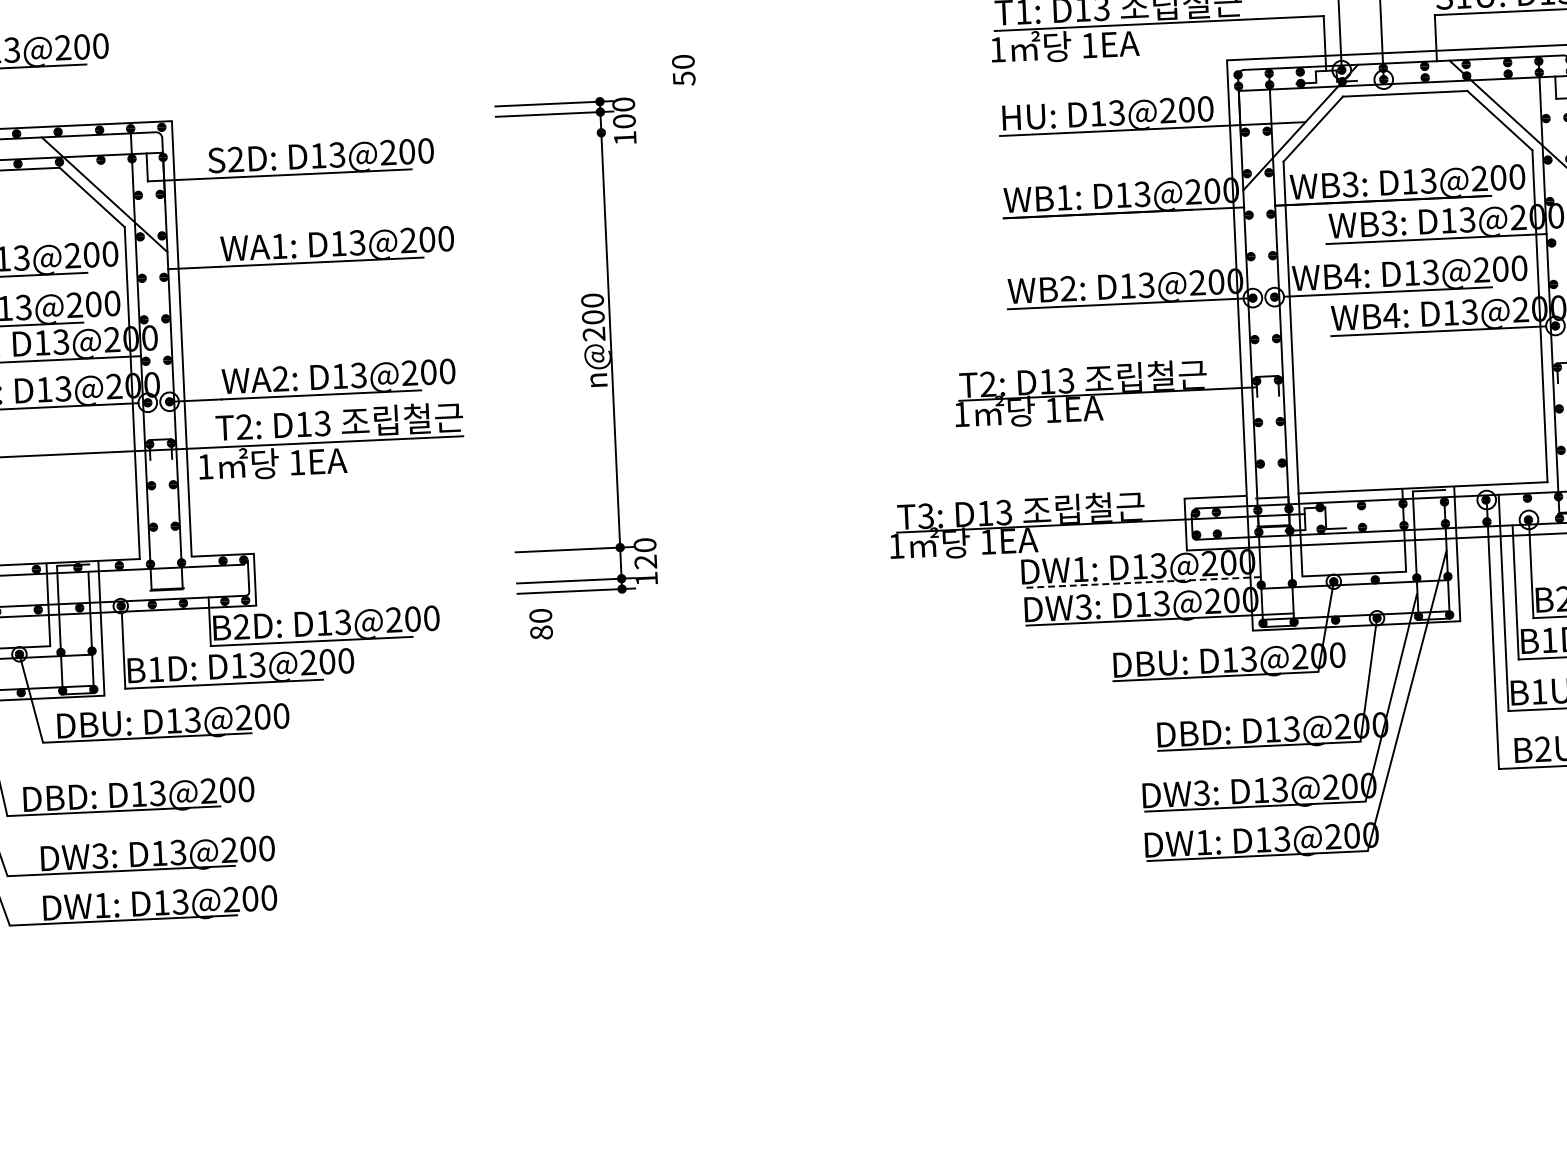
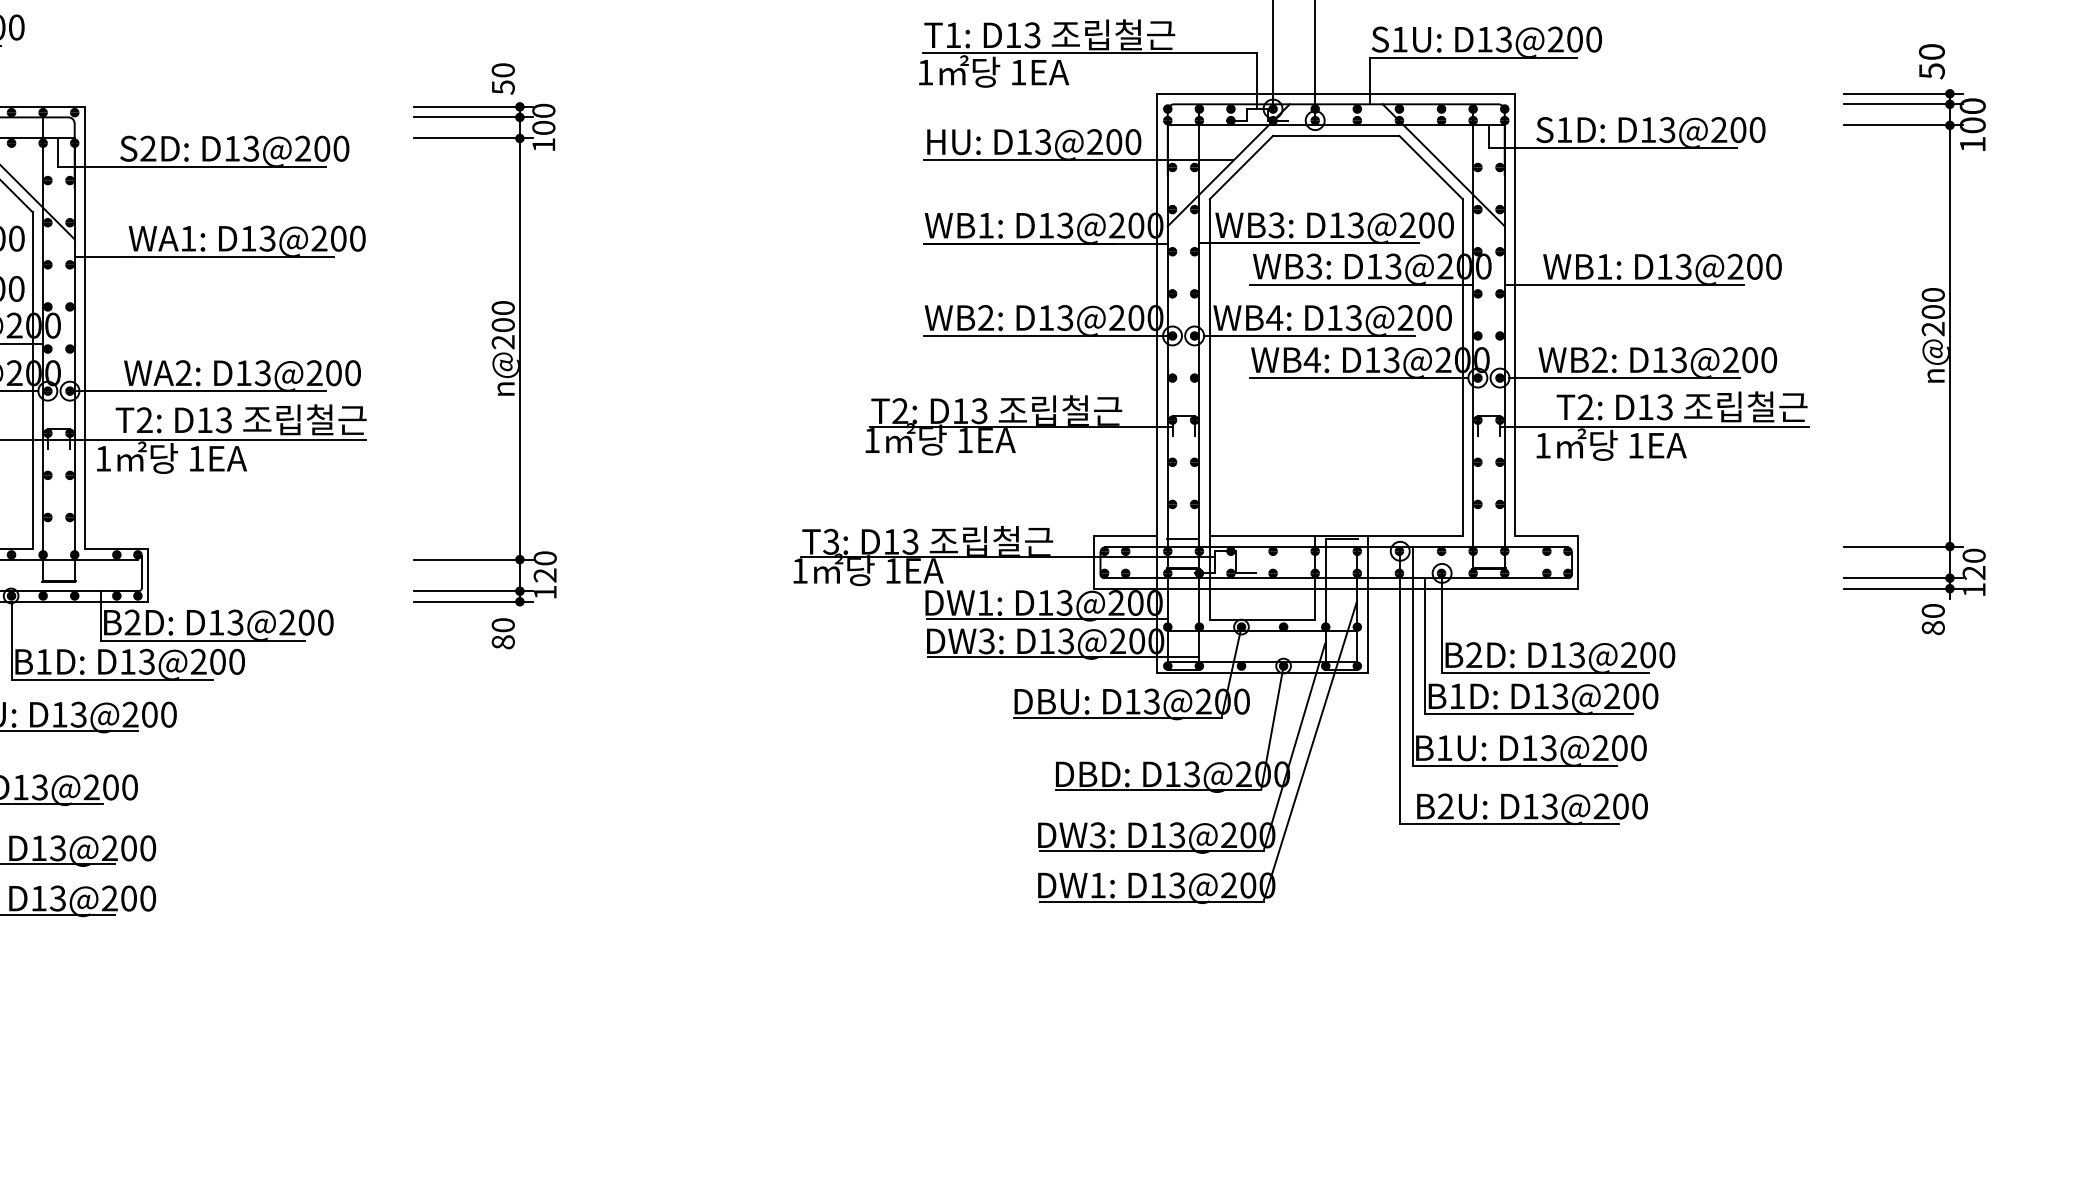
text: (682, 69) -> (502, 78), moved
line: (555, 134) -> (473, 138), added
line: (1142, 582) -> (1047, 619), dashed -> solid
text: (540, 624) -> (502, 633), moved

